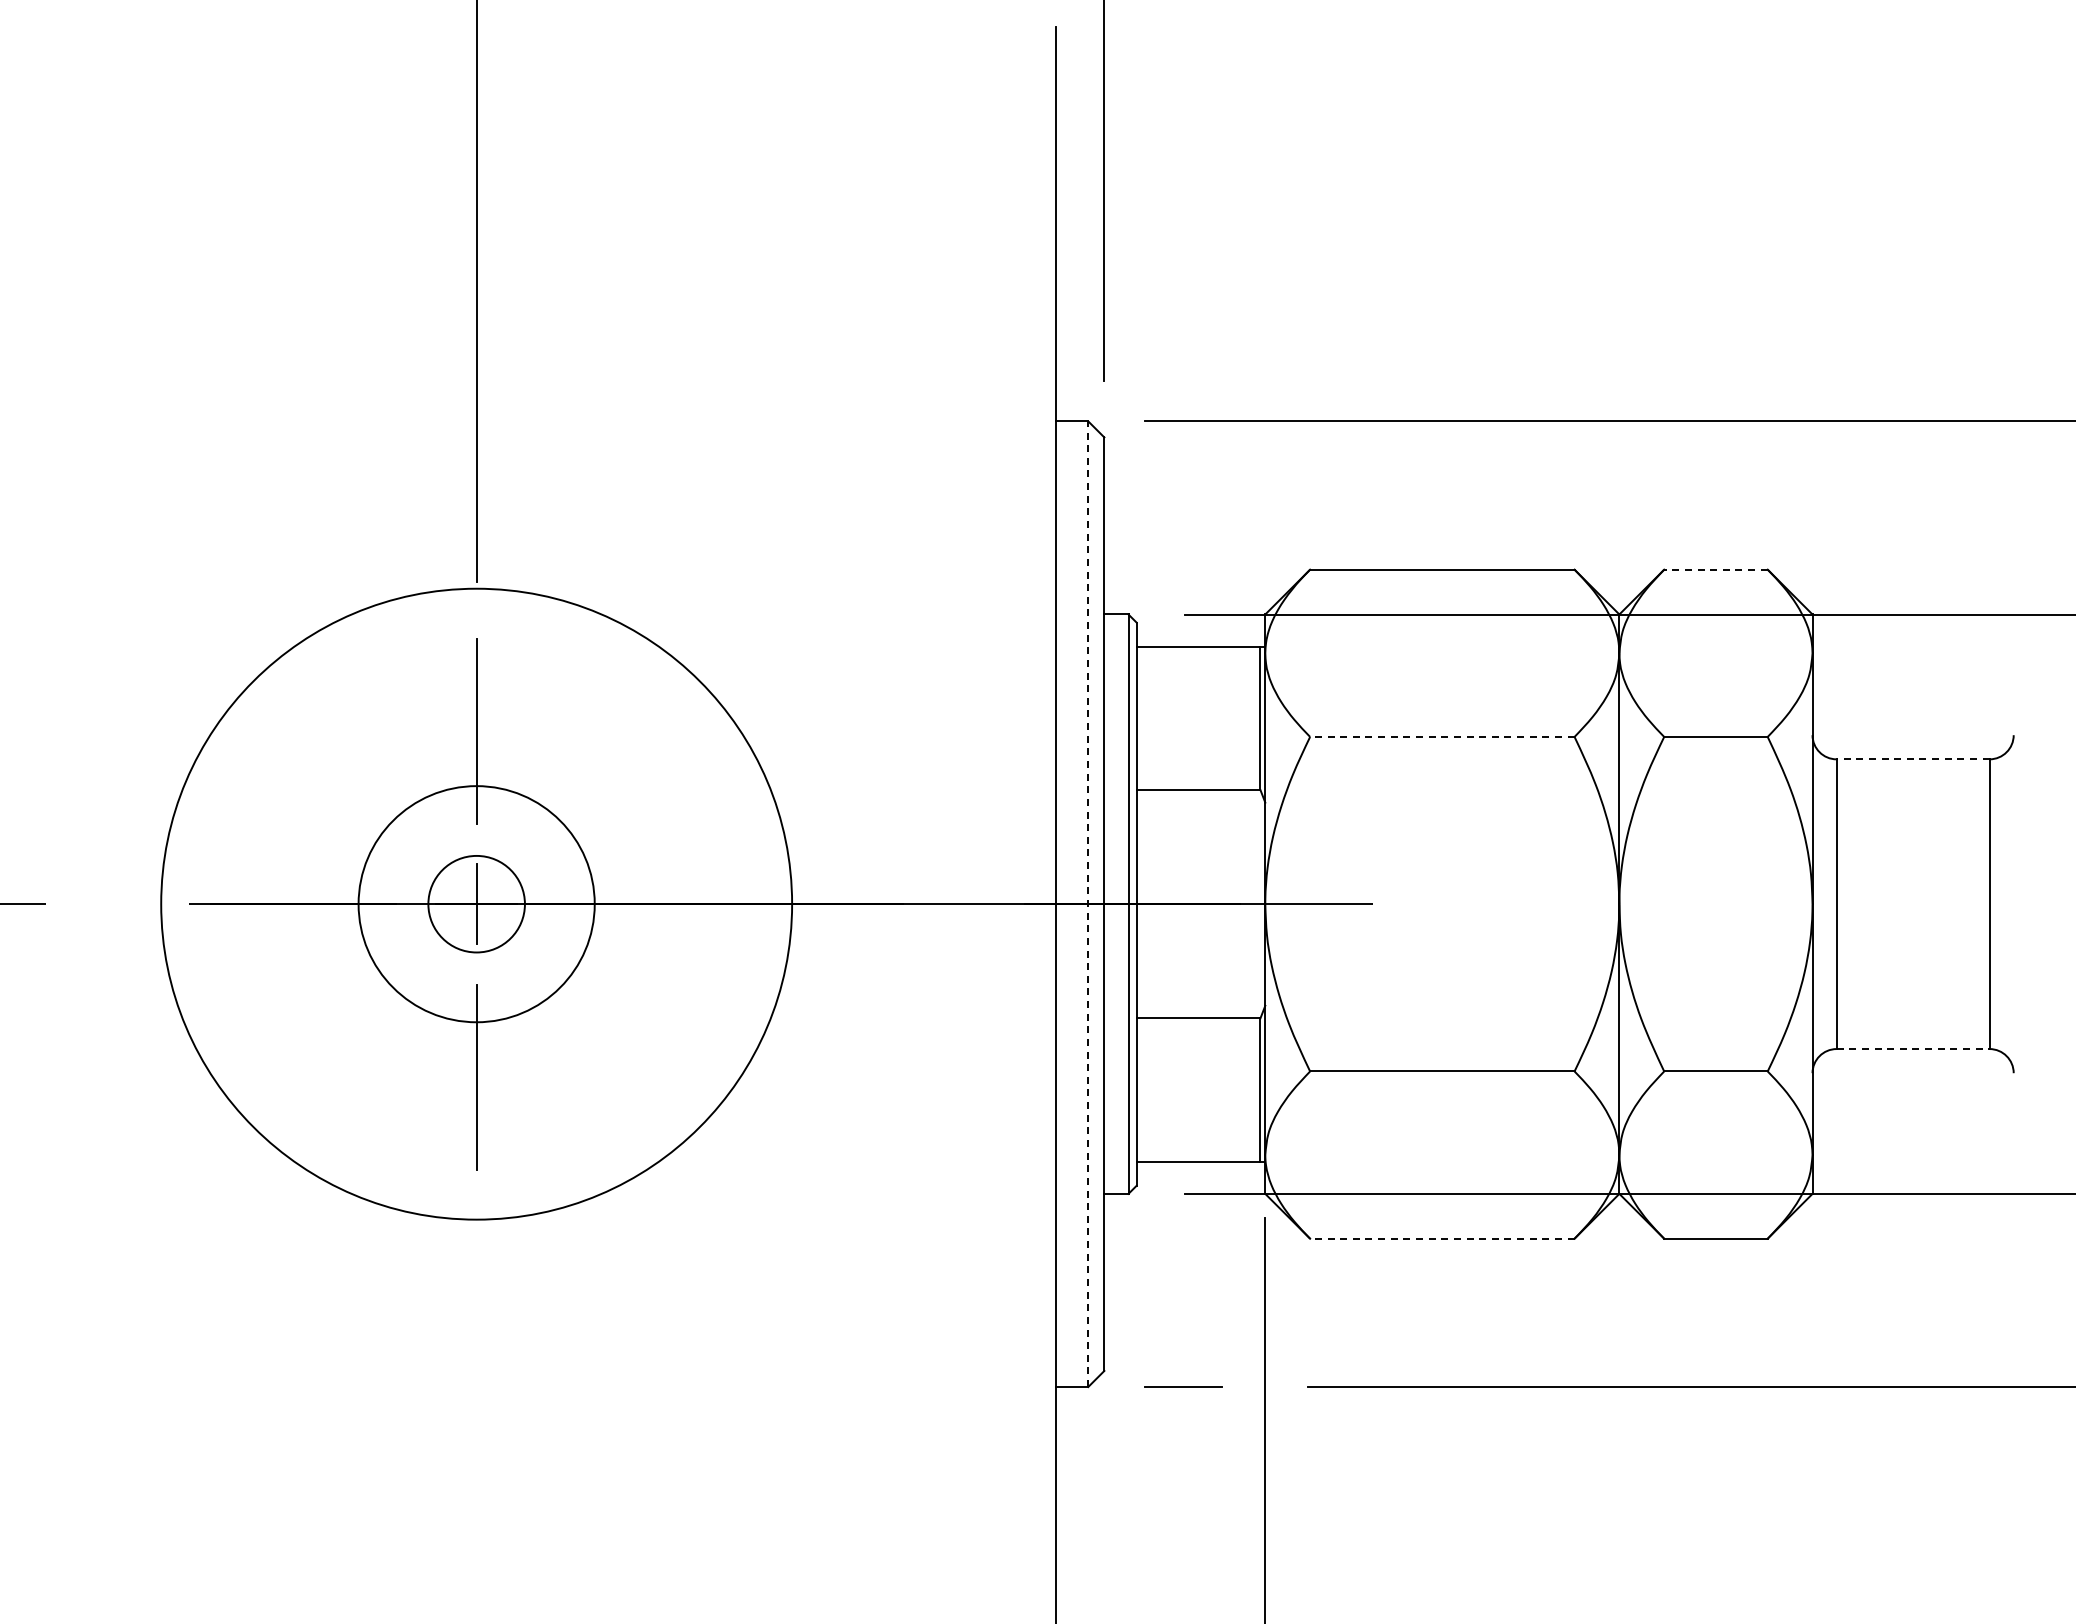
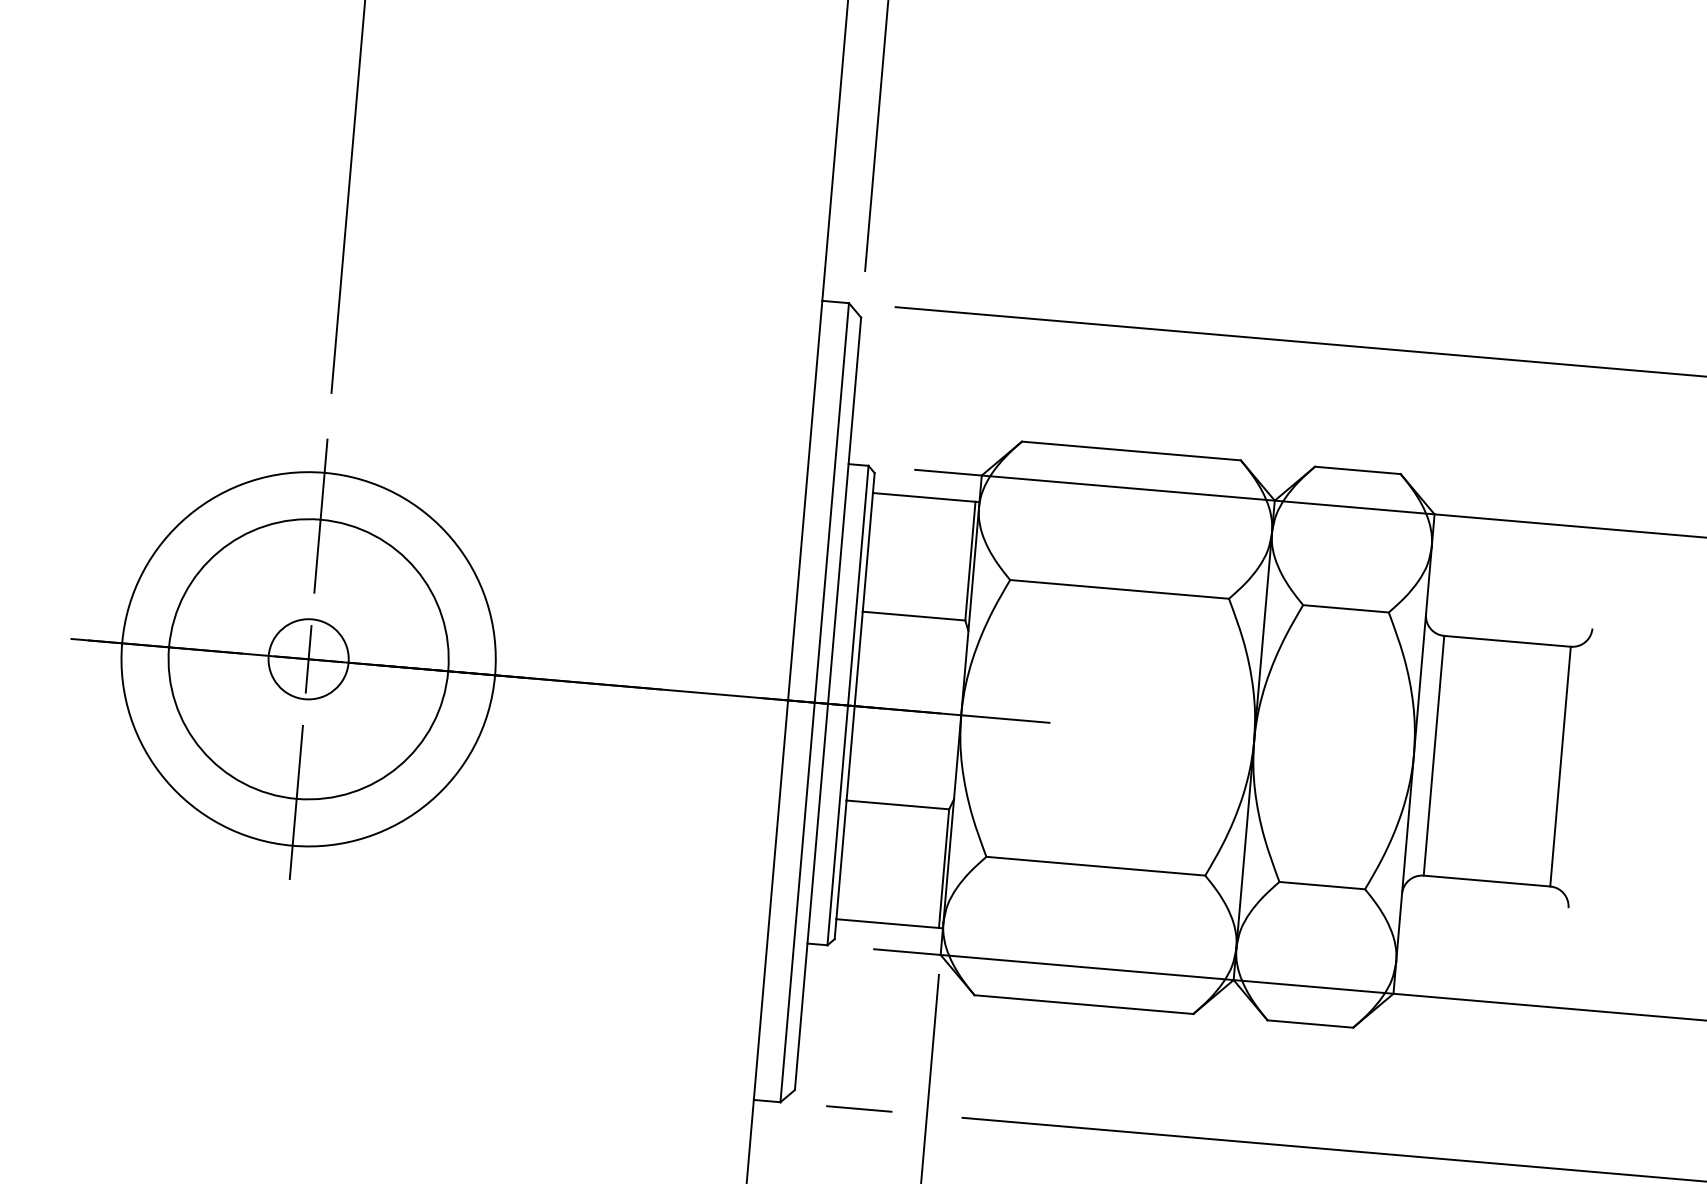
line: (1715, 569) -> (1357, 470), dashed -> solid
line: (1441, 736) -> (1118, 588), dashed -> solid
line: (1912, 759) -> (1507, 641), dashed -> solid
circle: (476, 903) -> (308, 658), size x0.71
circle: (476, 903) -> (308, 658), size x1.43
line: (1088, 904) -> (814, 702), dashed -> solid
line: (1913, 1049) -> (1487, 881), dashed -> solid
line: (1441, 1238) -> (1083, 1004), dashed -> solid

